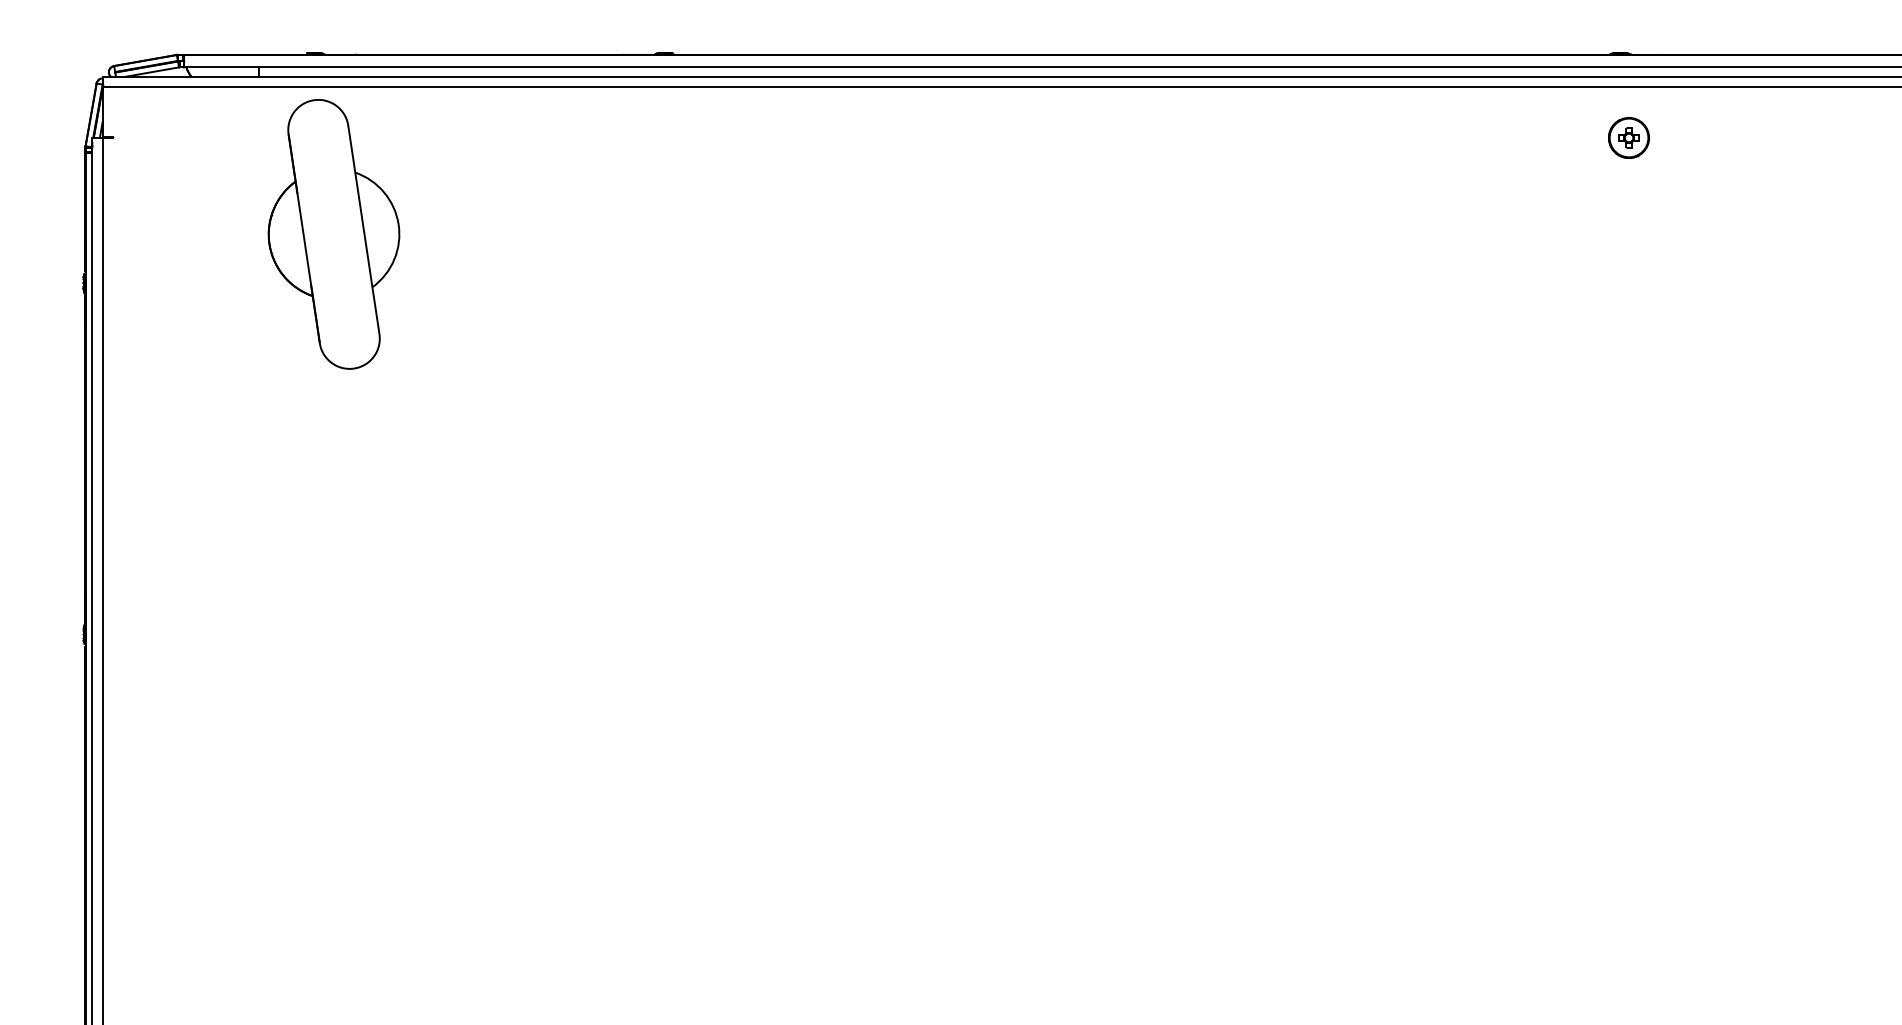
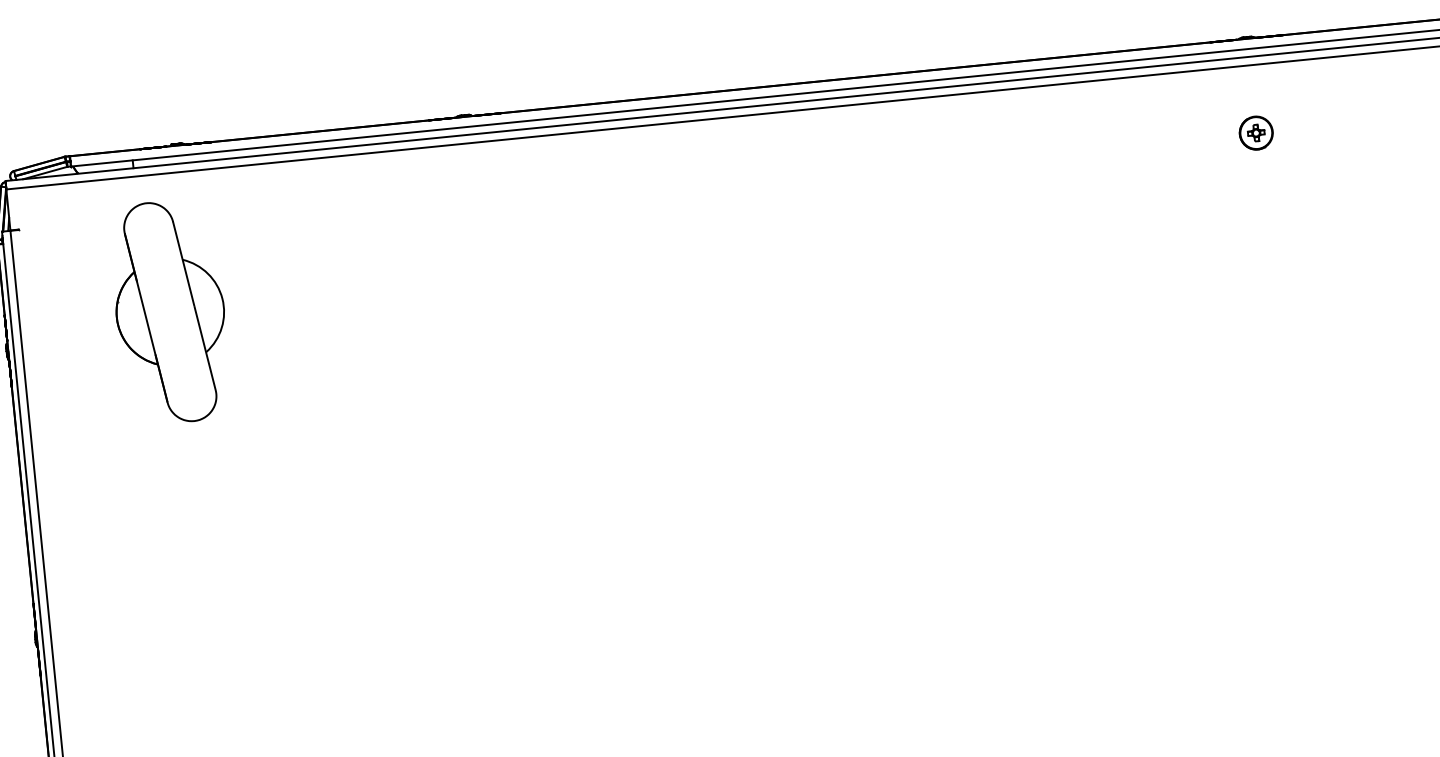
part: (1628, 137) -> (1255, 132), moved
part: (333, 234) -> (169, 312), moved

